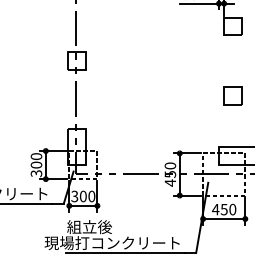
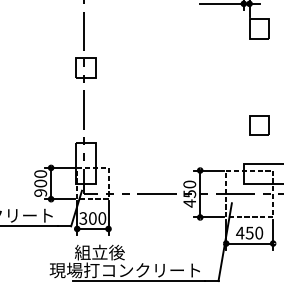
part: (232, 95) -> (258, 125), moved
text: (36, 173) -> (40, 192), 300 -> 900

